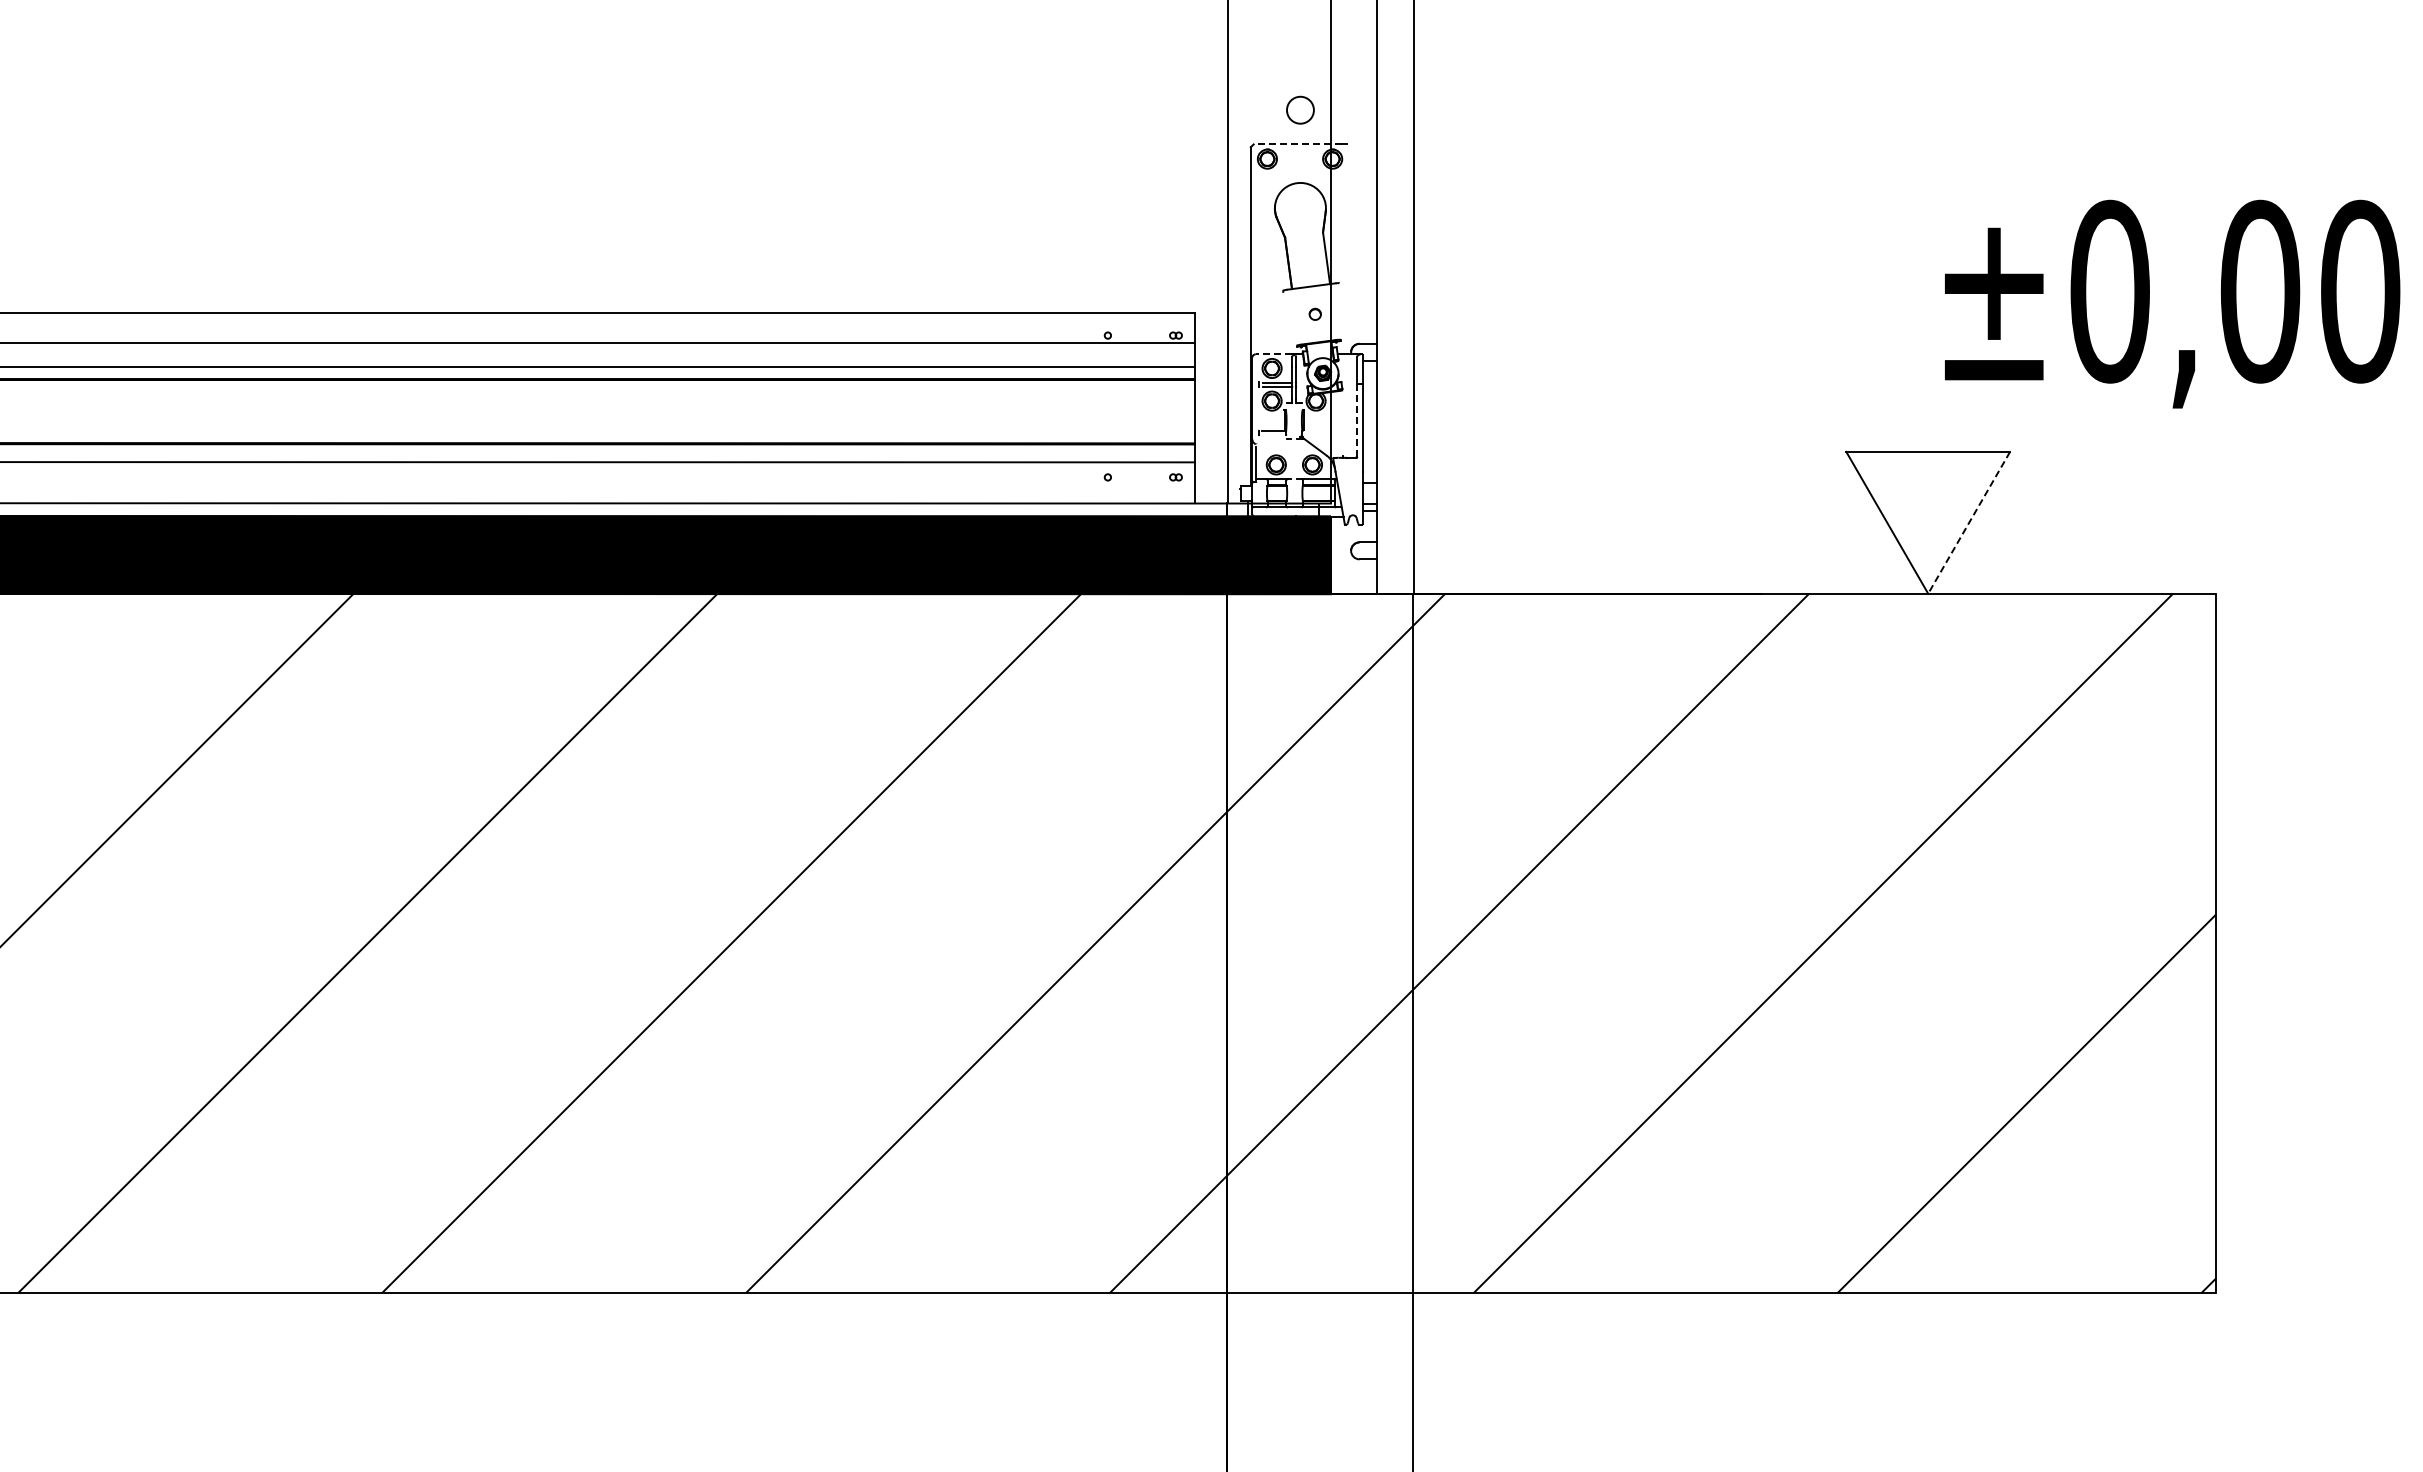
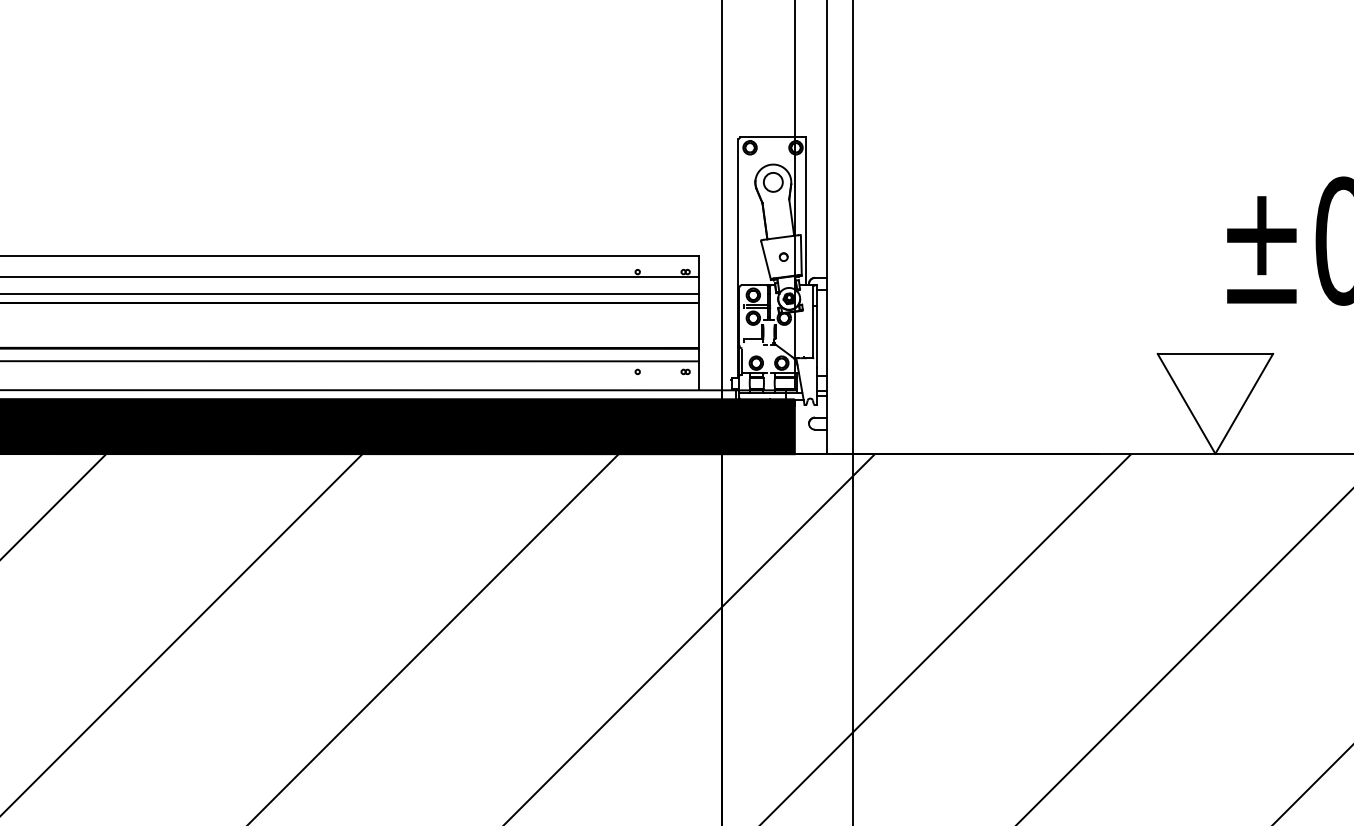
circle: (1300, 109) -> (773, 181), moved
line: (1297, 144) -> (771, 137), dashed -> solid
line: (1347, 249) -> (806, 211), added
line: (1339, 311) -> (800, 255), added
line: (1290, 318) -> (766, 260), added
line: (1273, 354) -> (754, 285), dashed -> solid
line: (1357, 421) -> (813, 332), dashed -> solid
line: (1969, 522) -> (1244, 403), dashed -> solid

